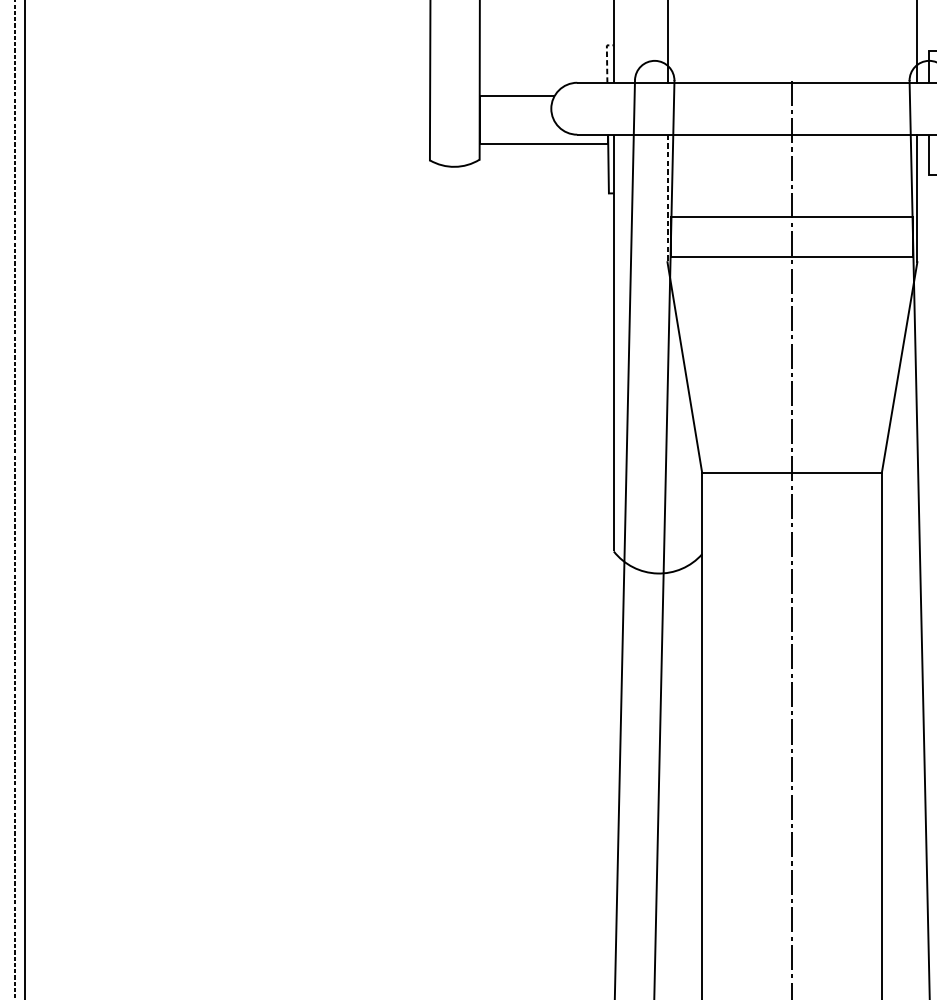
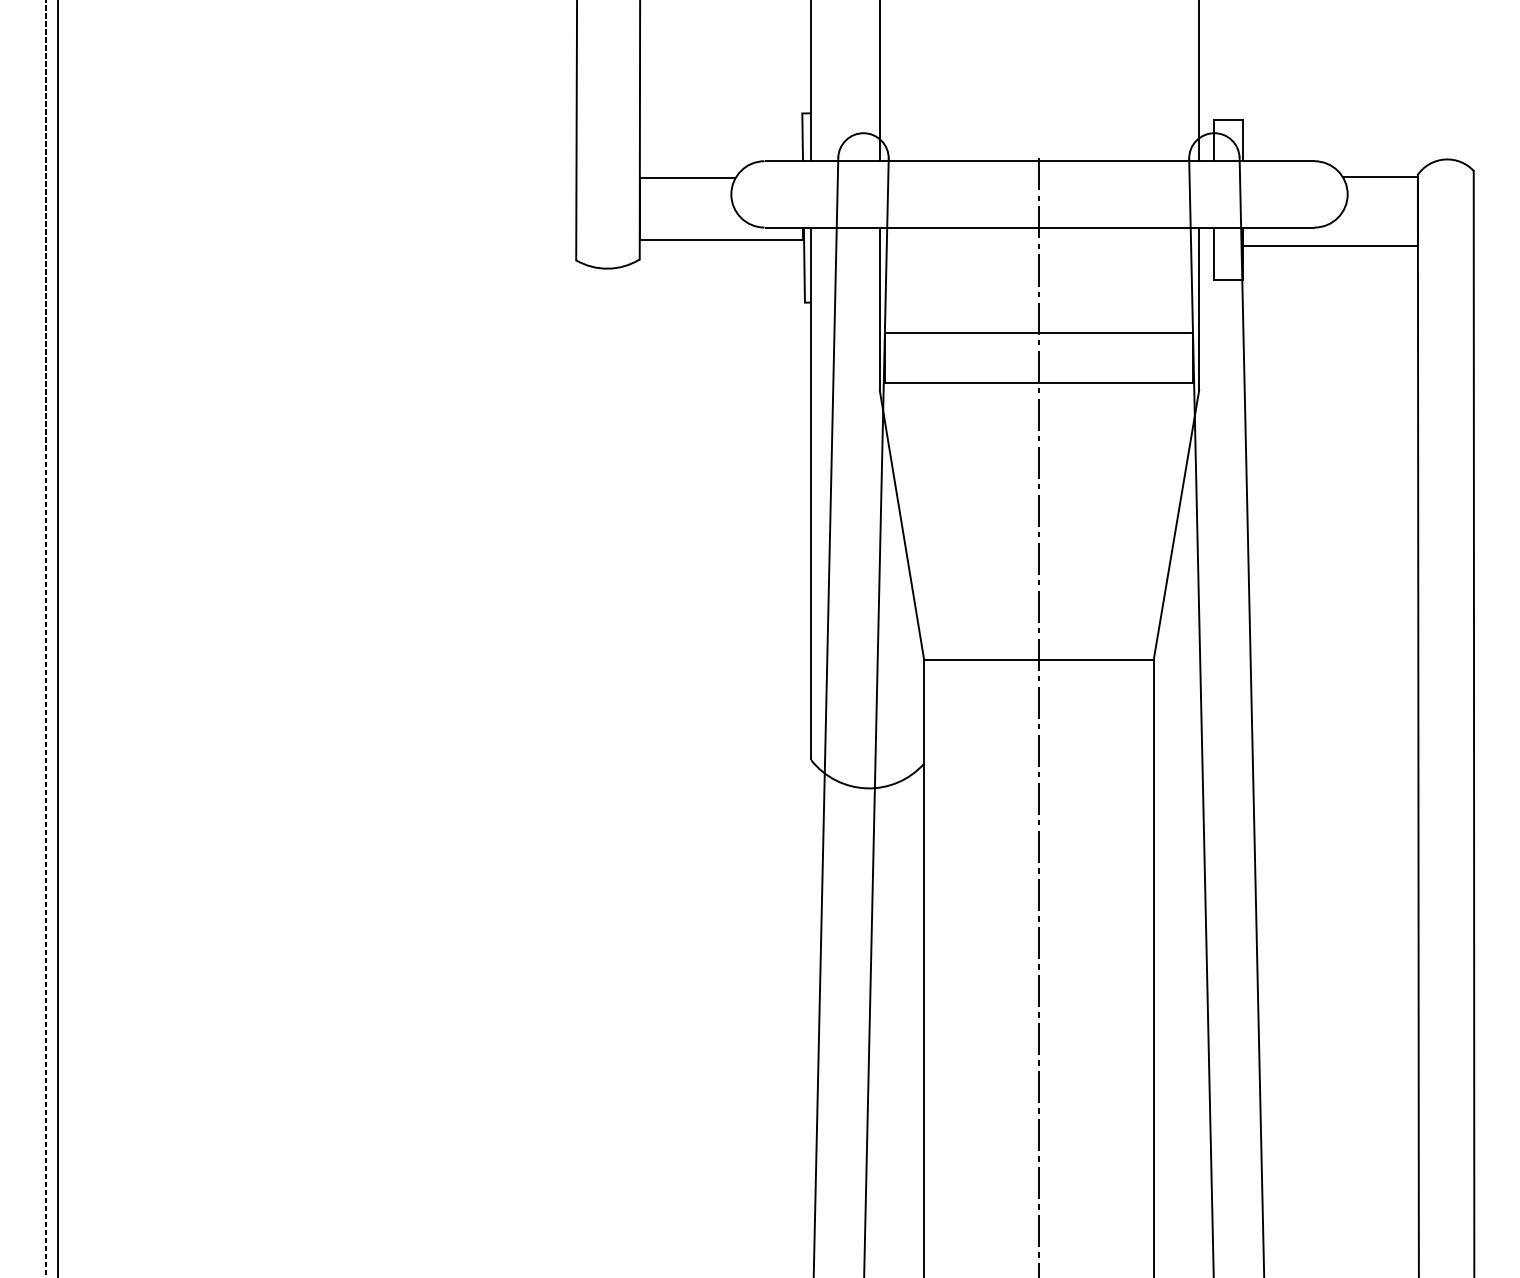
line: (606, 60) -> (802, 132), dashed -> solid
line: (667, 198) -> (879, 309), dashed -> solid

